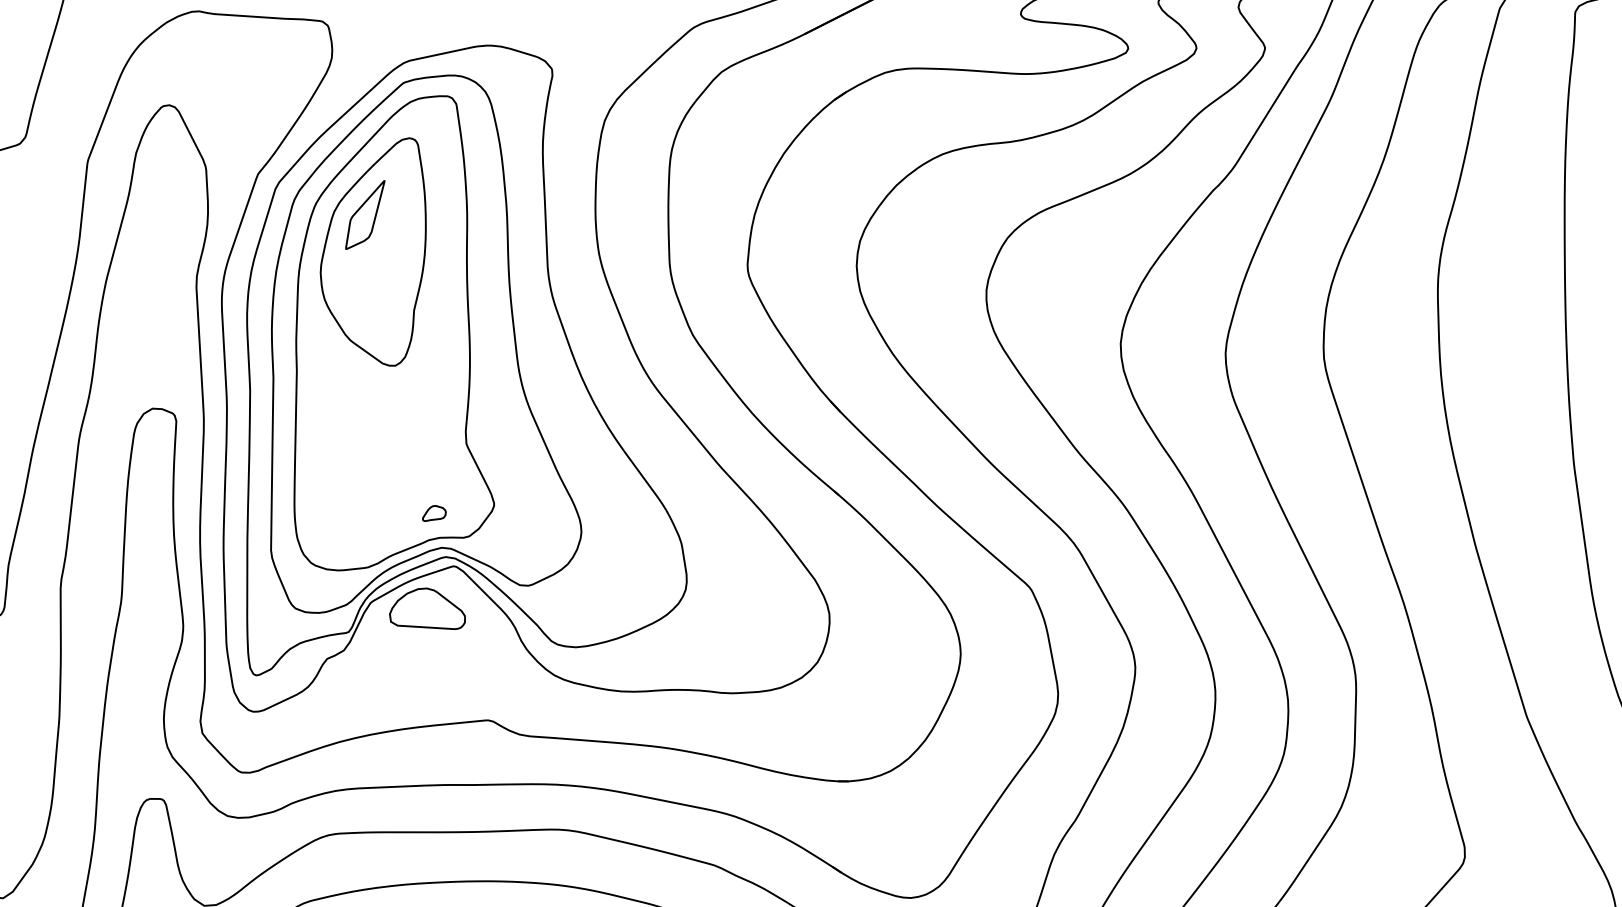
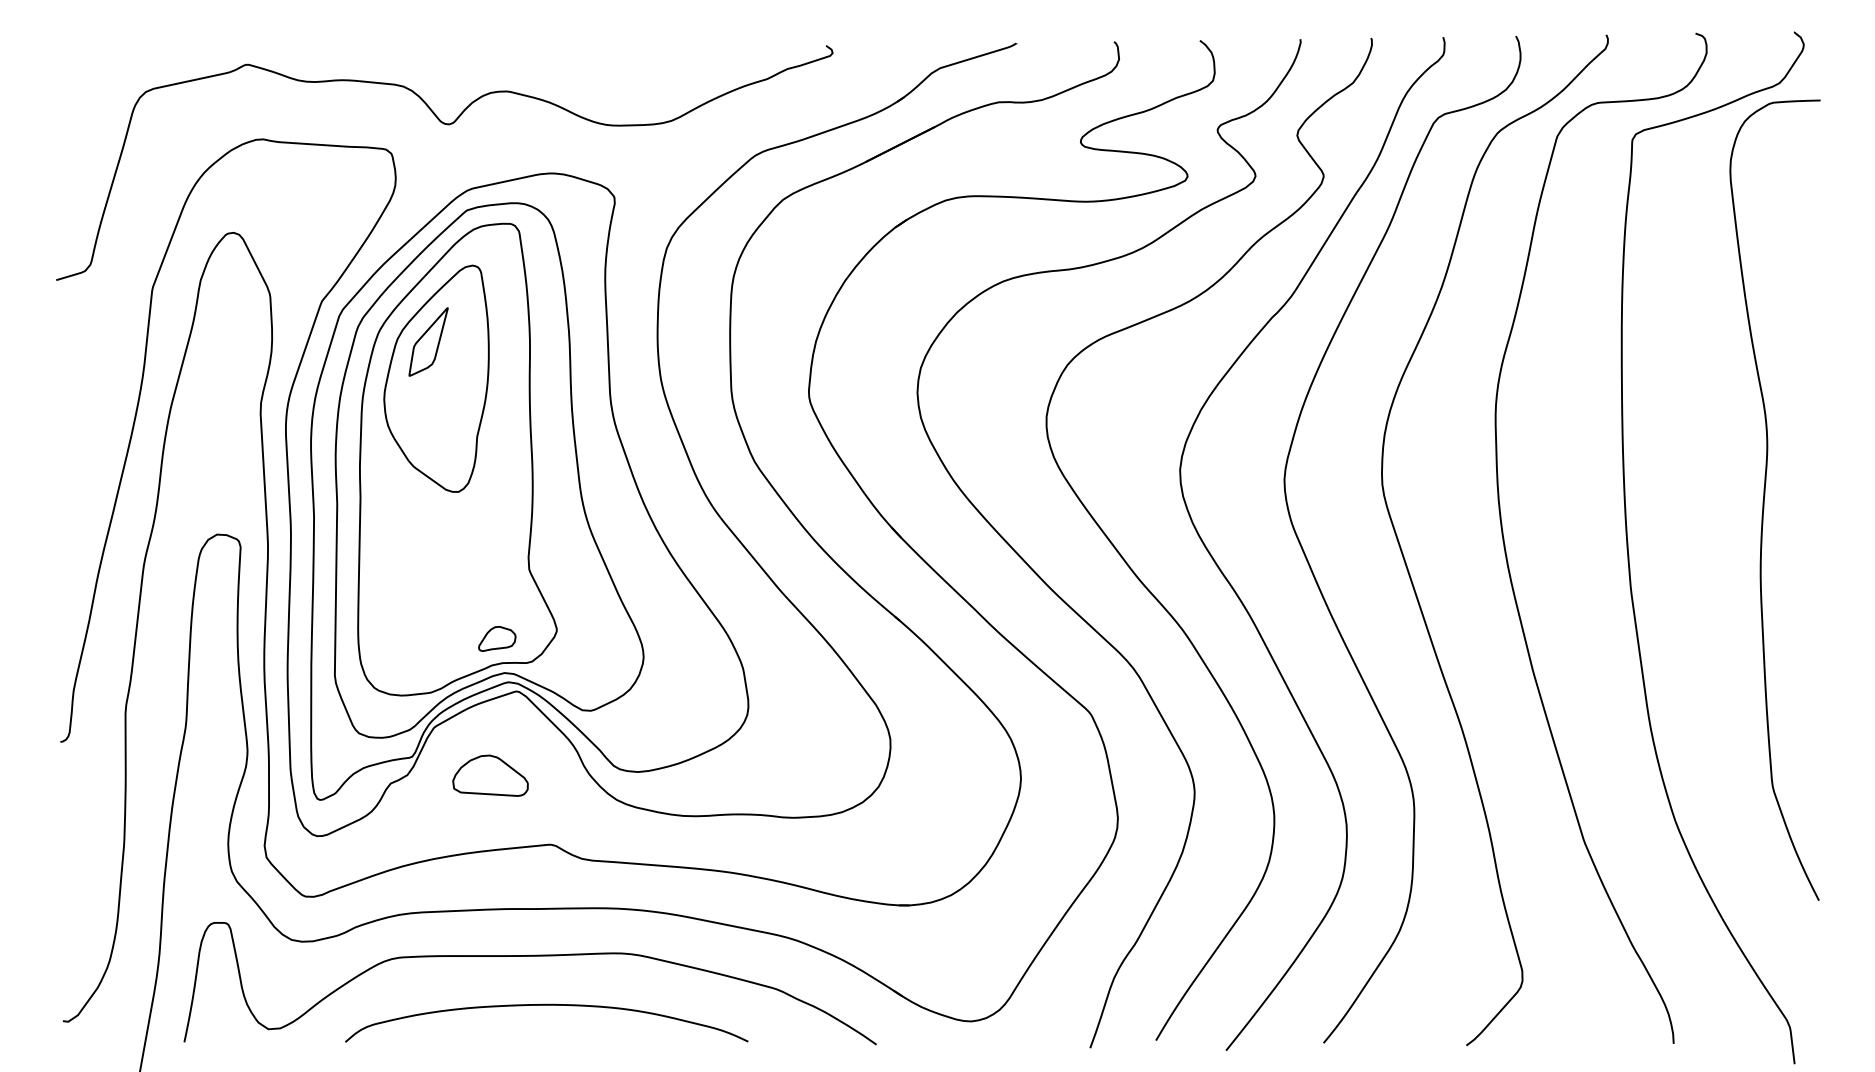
part: (434, 513) -> (497, 638), size x1.6
part: (427, 608) -> (490, 775), moved

